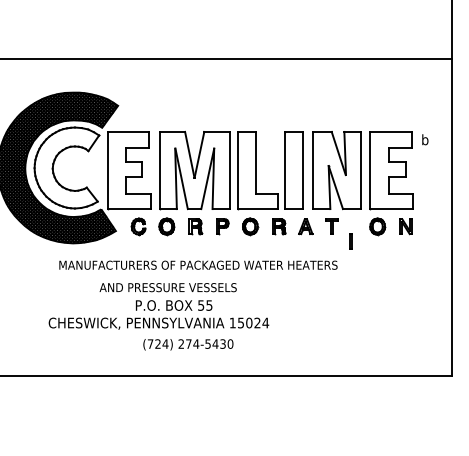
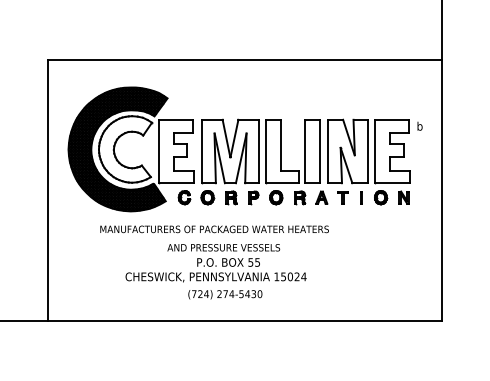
line: (351, 241) -> (361, 197), moved
text: (198, 265) -> (214, 229), moved
text: (158, 306) -> (215, 263), moved

